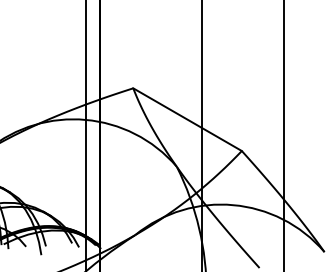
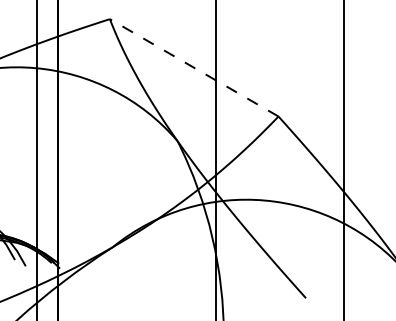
line: (187, 119) -> (194, 67), solid -> dashed

